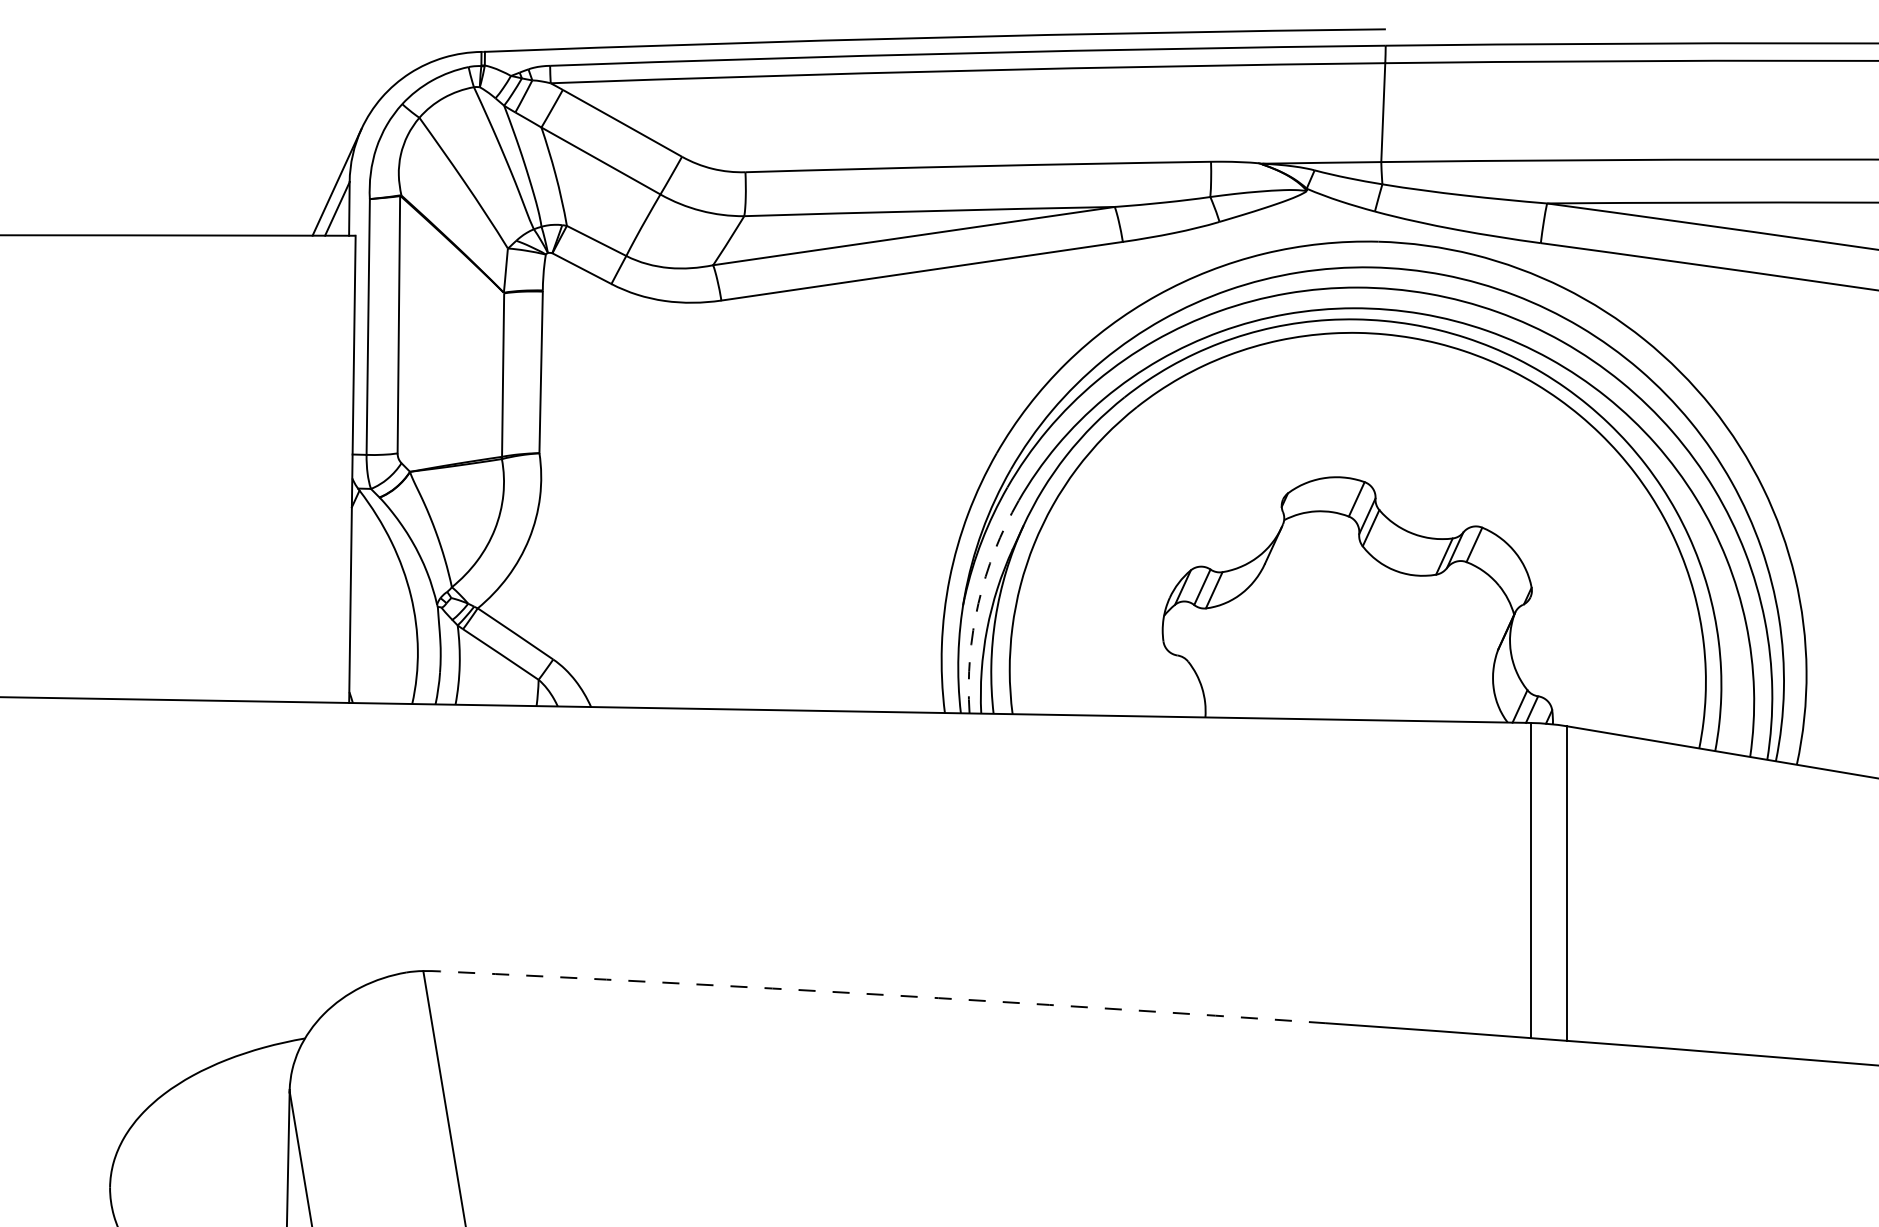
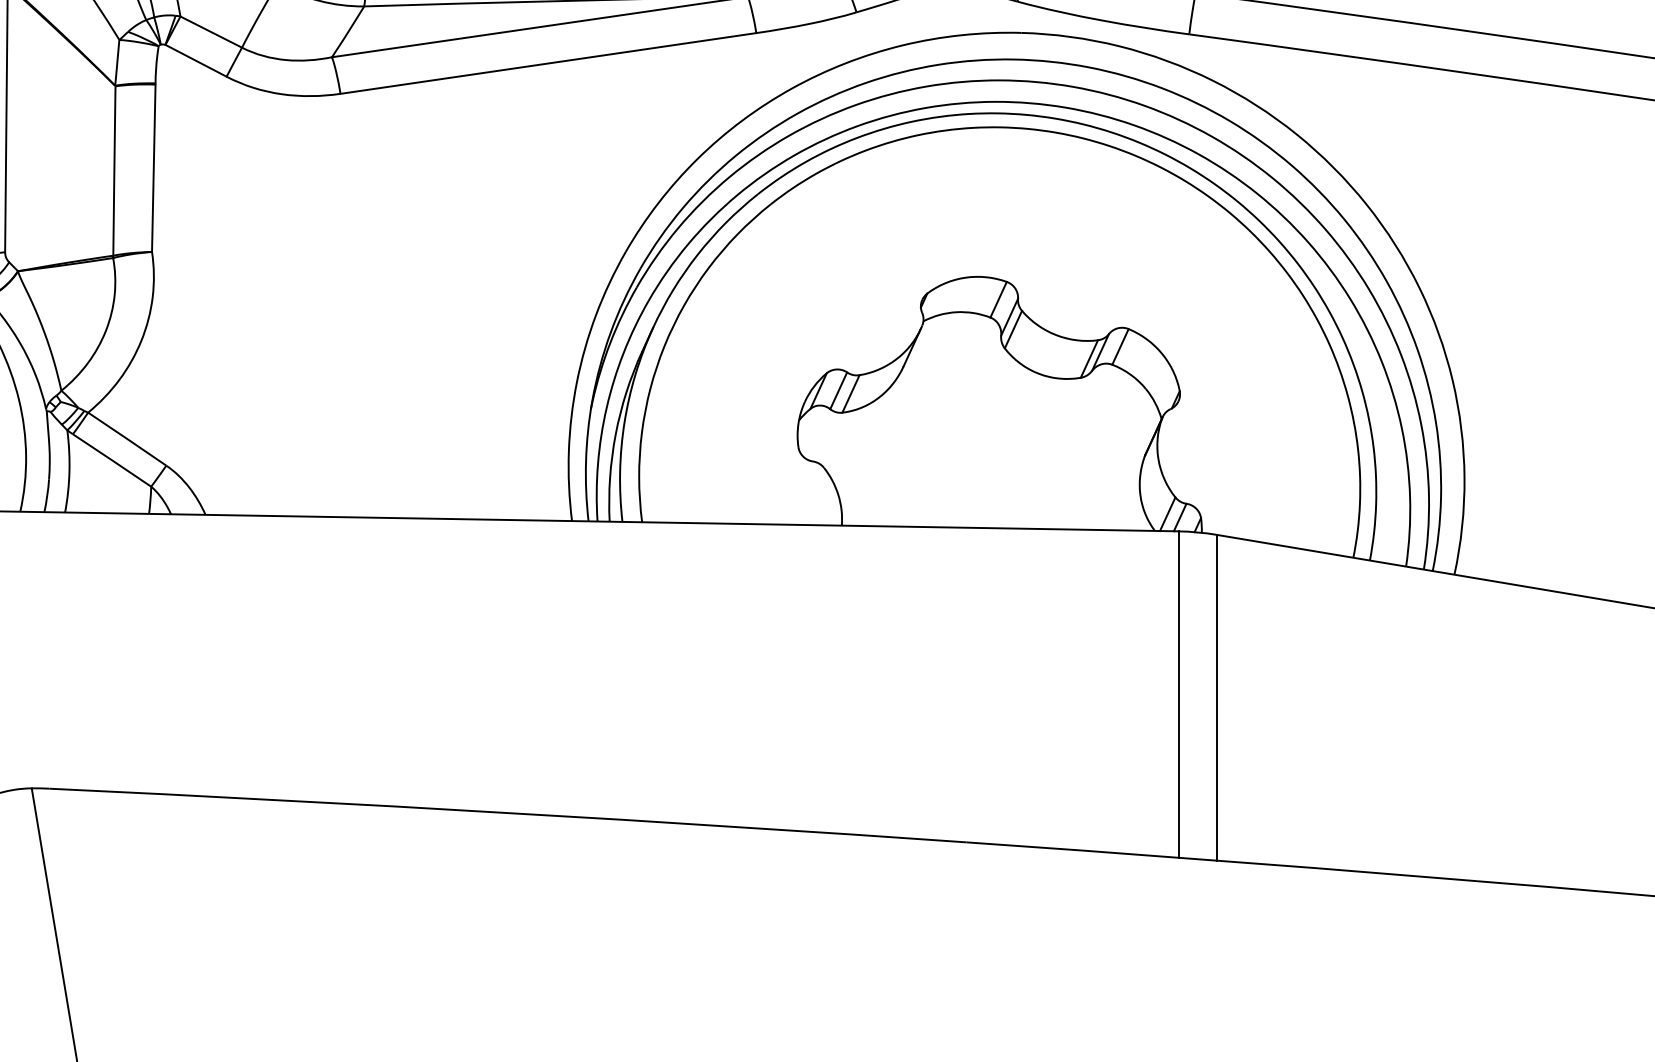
arc: (978, 603) -> (606, 407), dashed -> solid
arc: (883, 994) -> (508, 812), dashed -> solid

